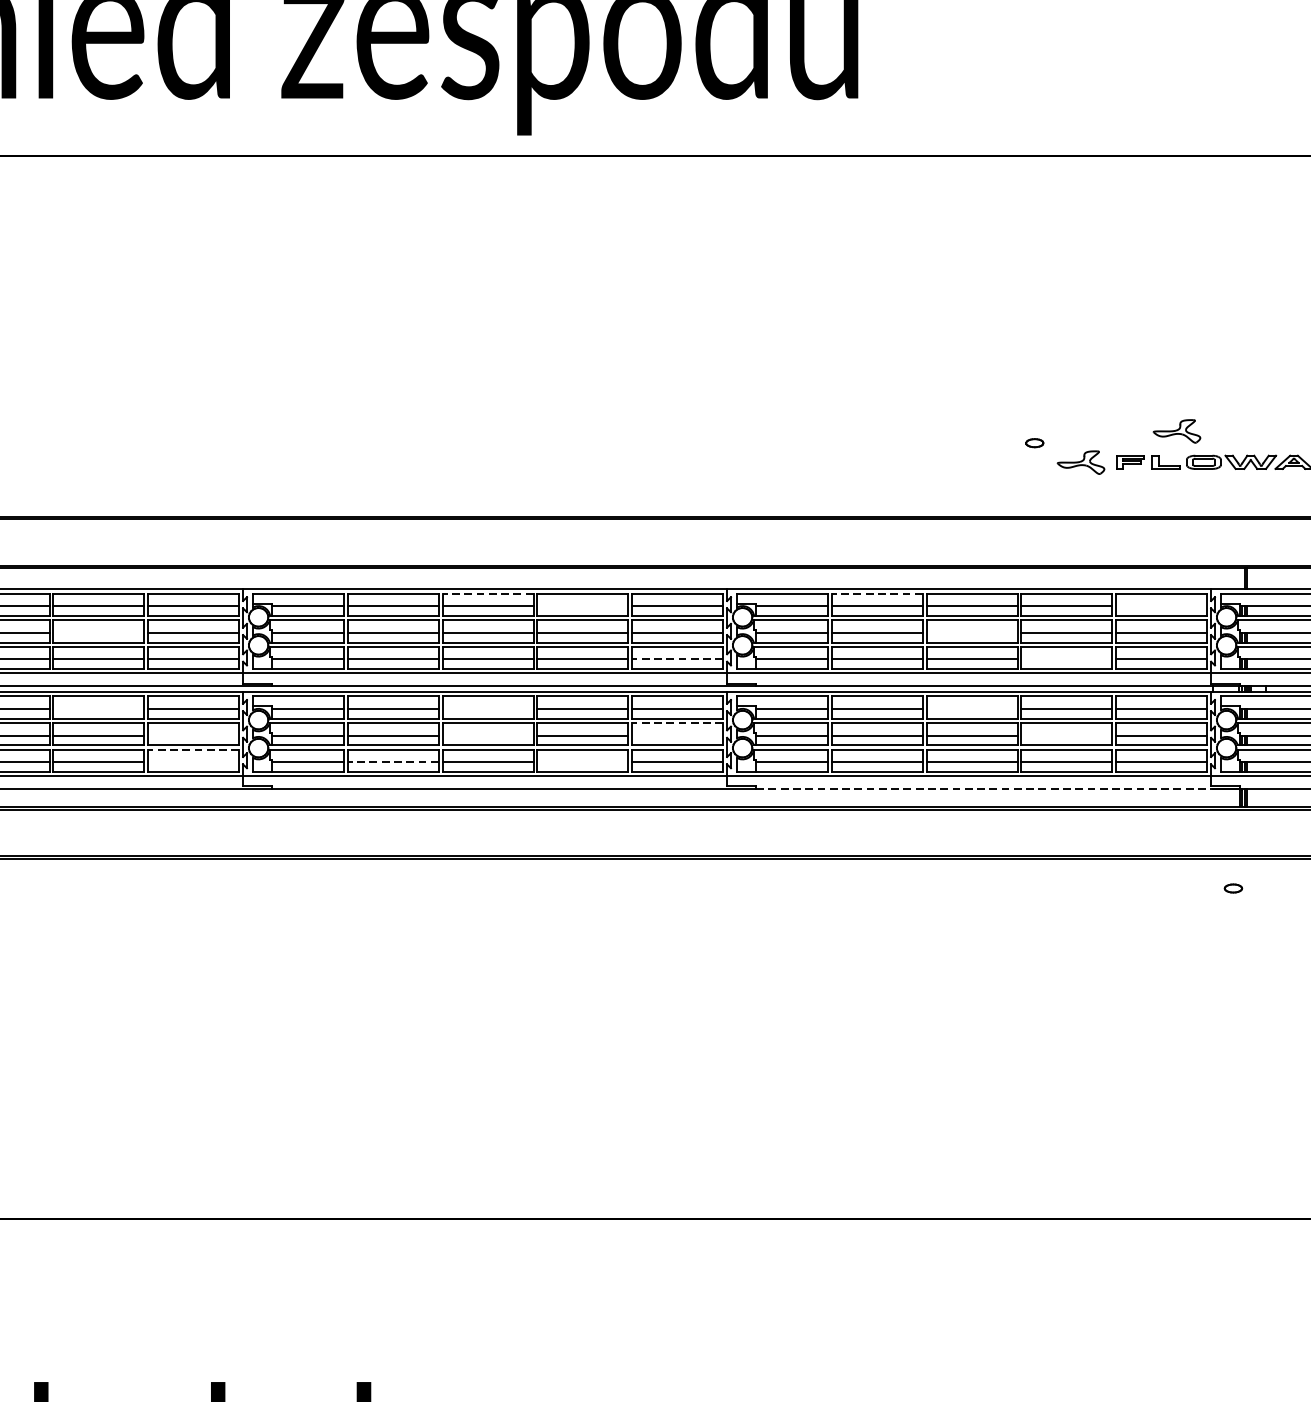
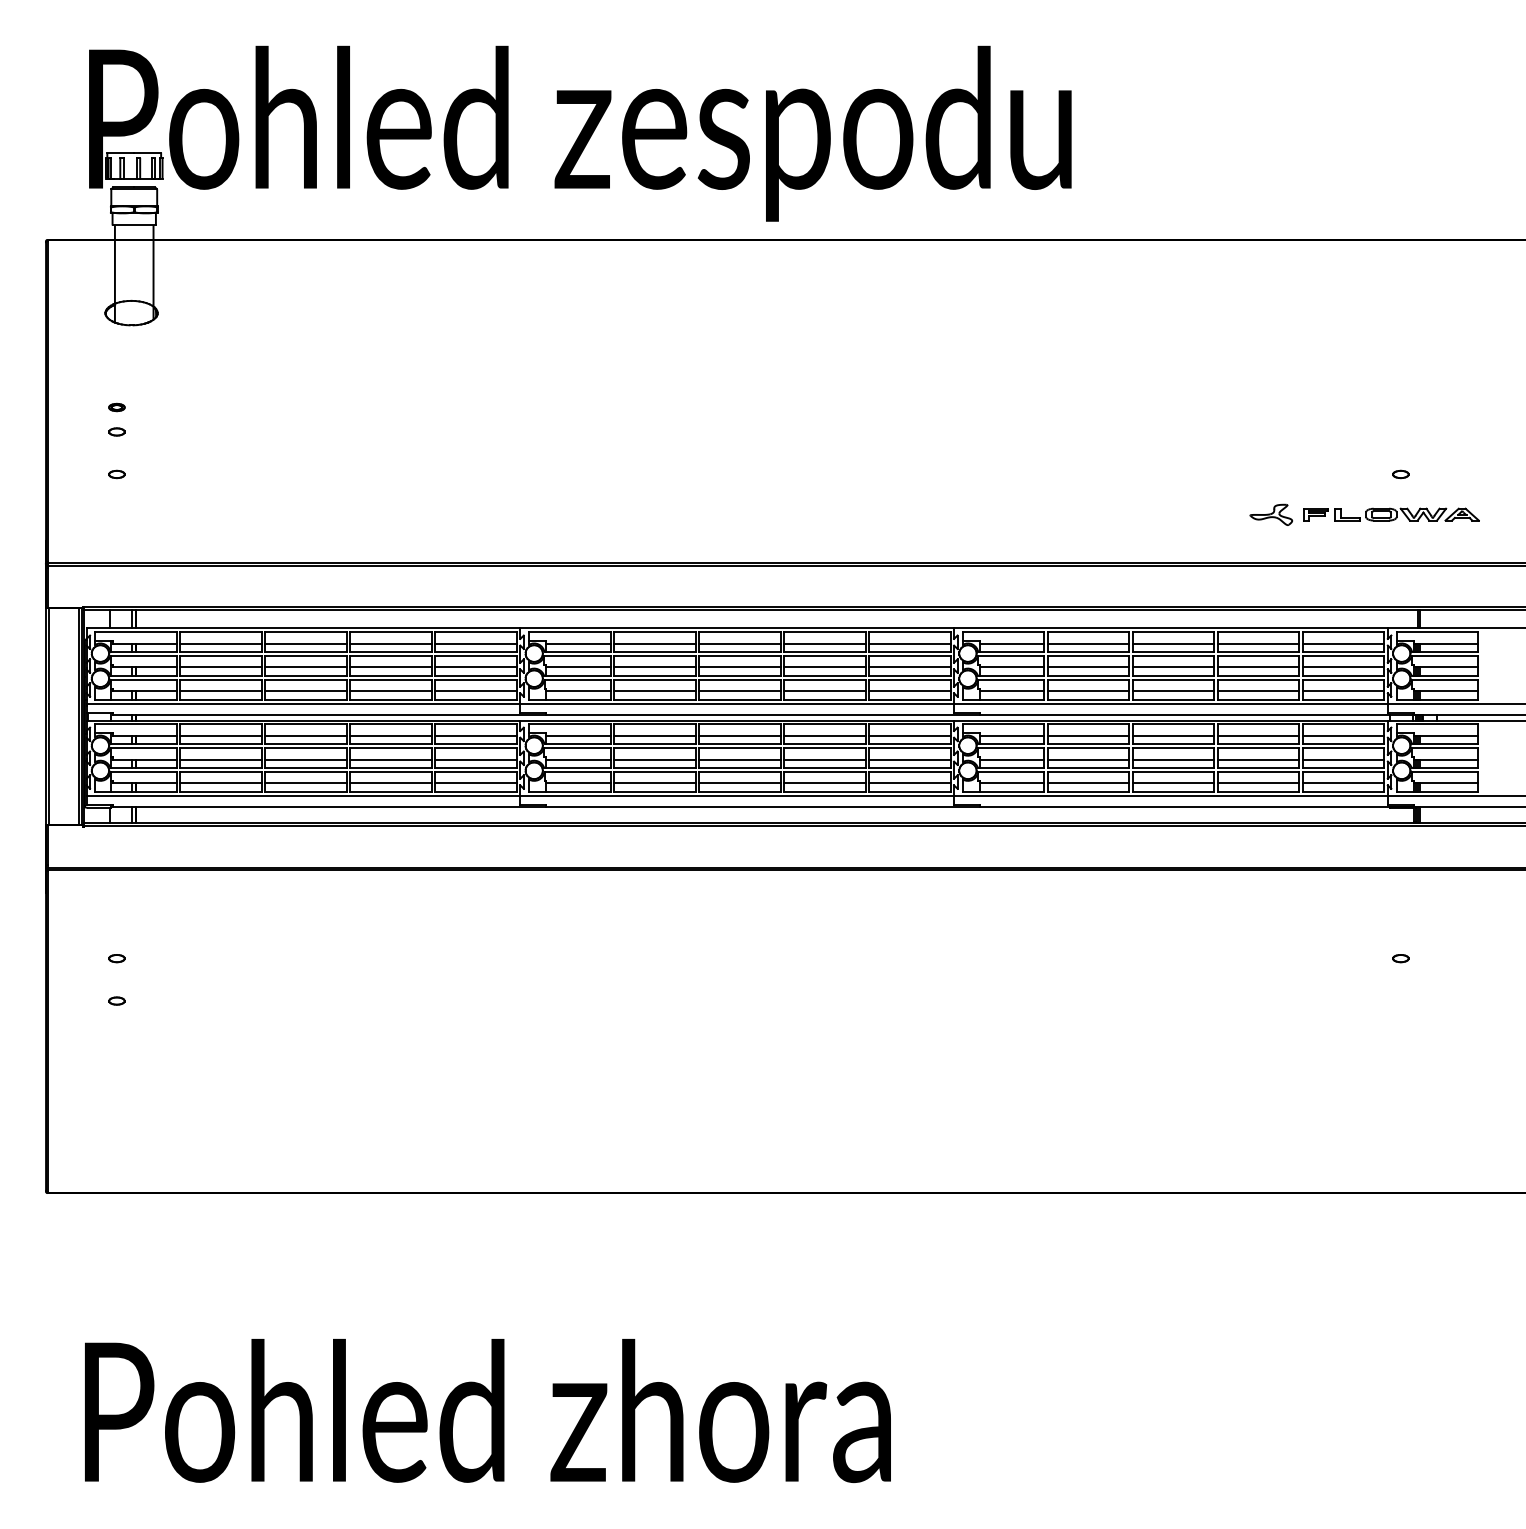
part: (1177, 430) -> (1357, 486), removed
part: (1034, 443) -> (1400, 474), moved
line: (487, 593) -> (739, 632), dashed -> solid
line: (877, 593) -> (1088, 632), dashed -> solid
line: (582, 606) -> (824, 643), added
line: (1161, 606) -> (1343, 643), added
line: (98, 632) -> (390, 667), added
line: (971, 632) -> (1173, 667), added
line: (677, 659) -> (909, 691), dashed -> solid
line: (1066, 659) -> (1258, 691), added
line: (98, 708) -> (390, 735), added
line: (487, 708) -> (739, 735), added
line: (971, 708) -> (1173, 735), added
line: (677, 723) -> (909, 748), dashed -> solid
line: (193, 735) -> (475, 759), added
line: (487, 735) -> (739, 759), added
line: (677, 735) -> (909, 759), added
line: (1066, 735) -> (1258, 759), added
line: (194, 750) -> (476, 772), dashed -> solid
line: (193, 762) -> (475, 783), added
line: (392, 762) -> (654, 783), dashed -> solid
line: (582, 762) -> (824, 783), added
line: (998, 789) -> (1197, 807), dashed -> solid
part: (1233, 888) -> (1400, 958), moved

